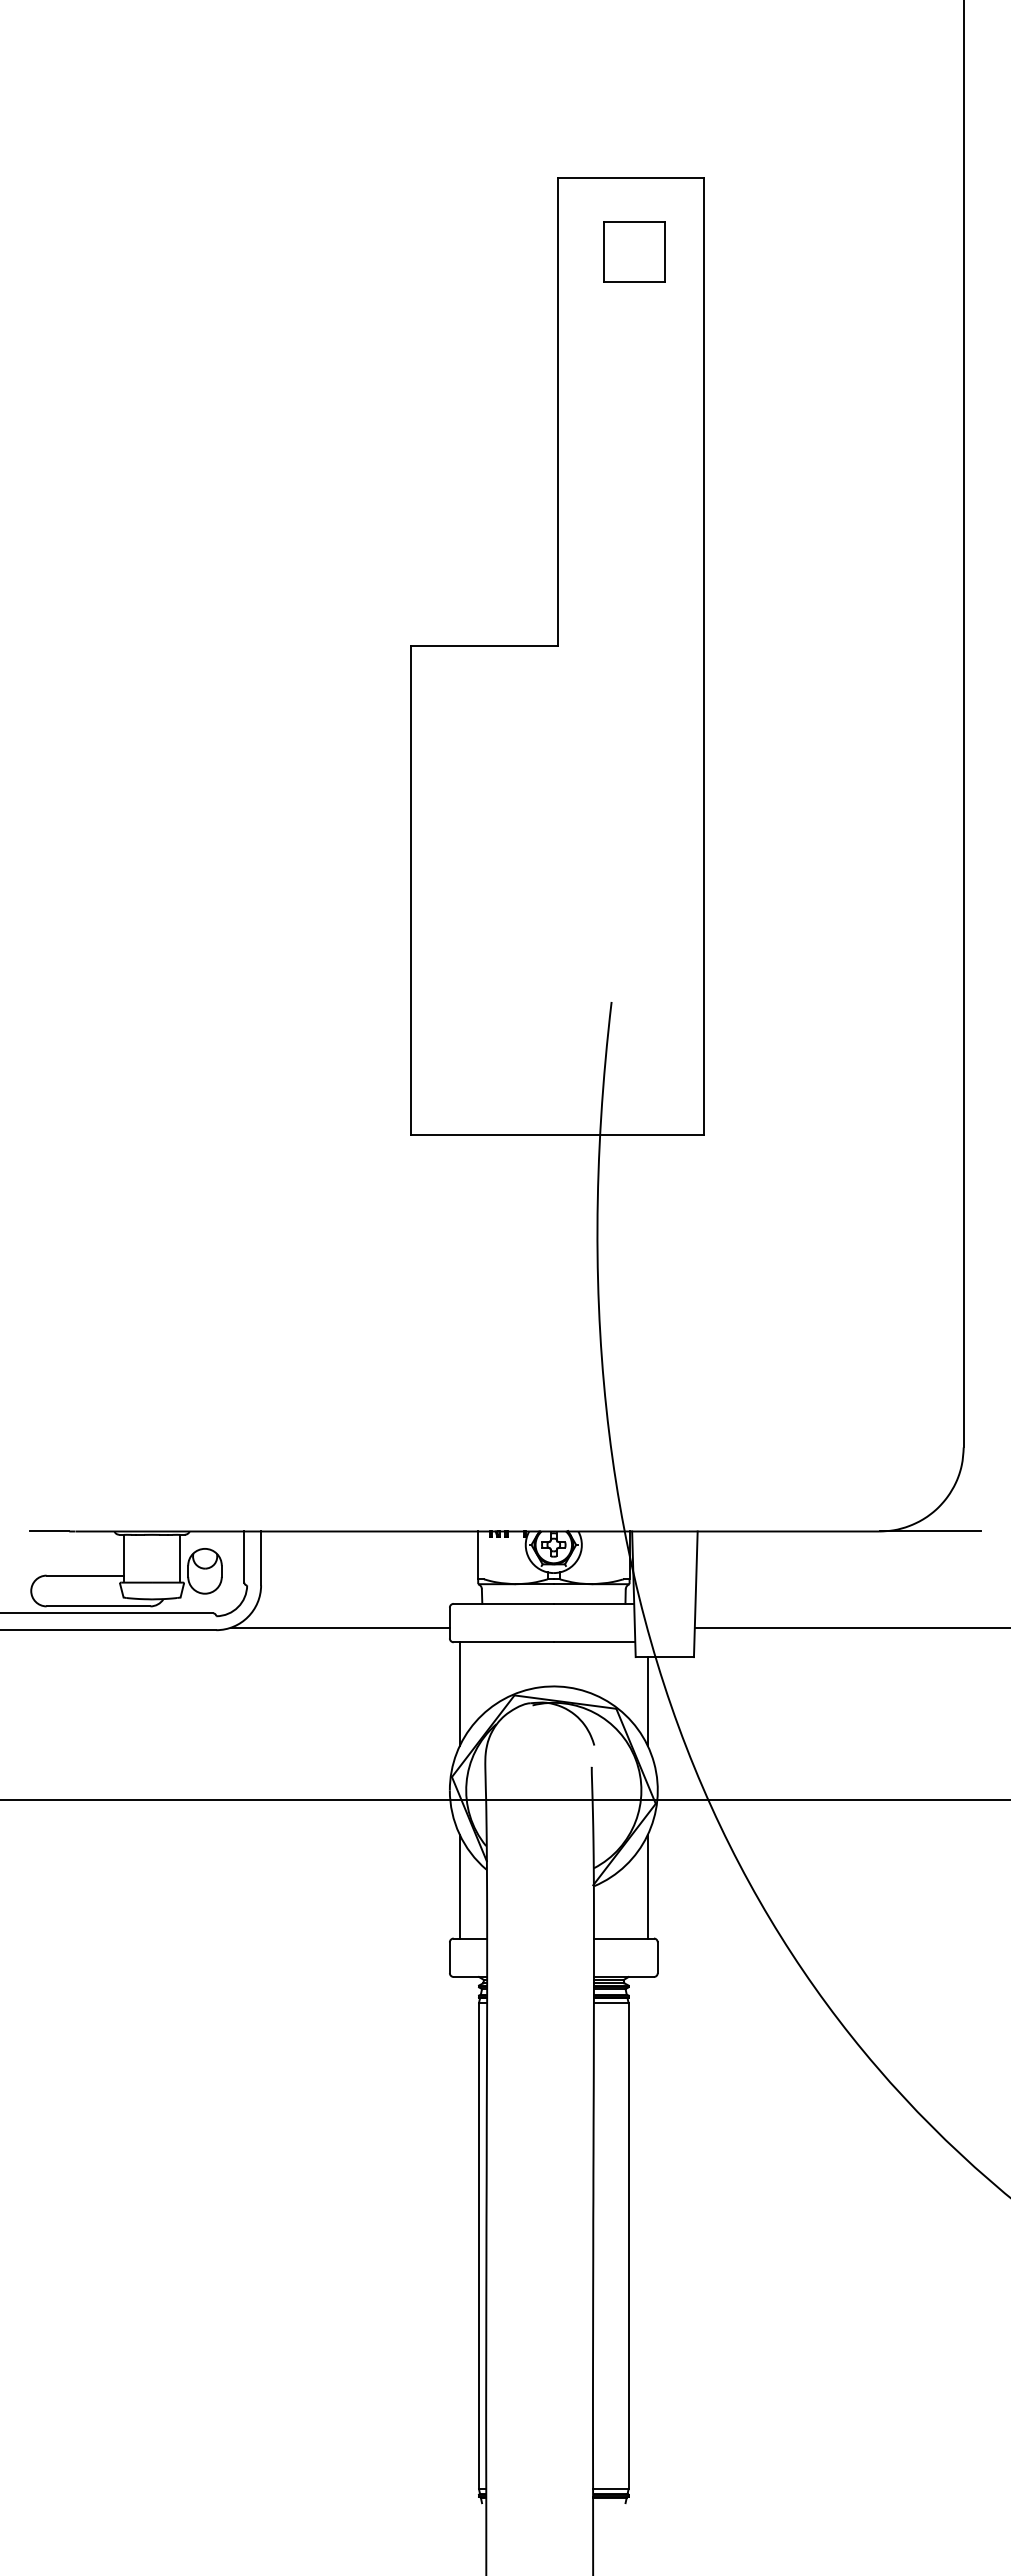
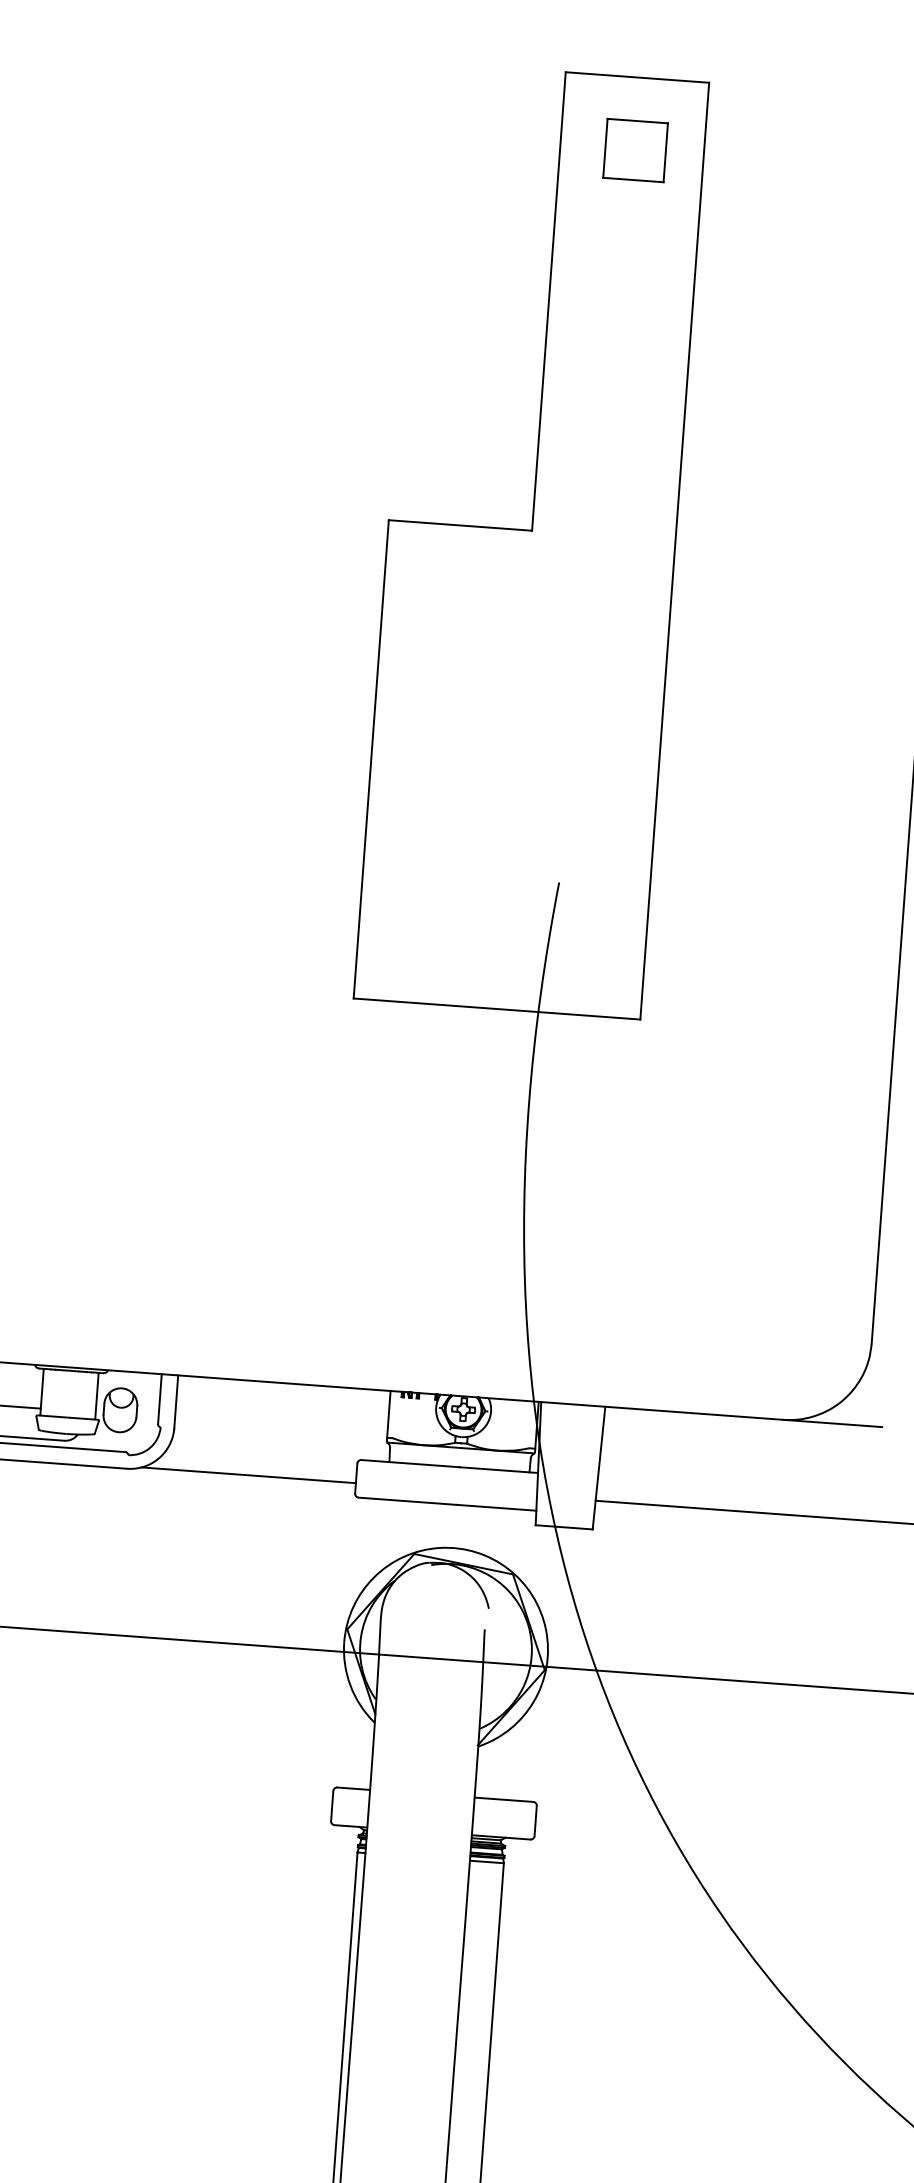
line: (459, 1693) -> (360, 1548), removed
line: (647, 1701) -> (544, 1569), removed
line: (459, 1886) -> (346, 1737), removed
line: (647, 1886) -> (530, 1750), removed

